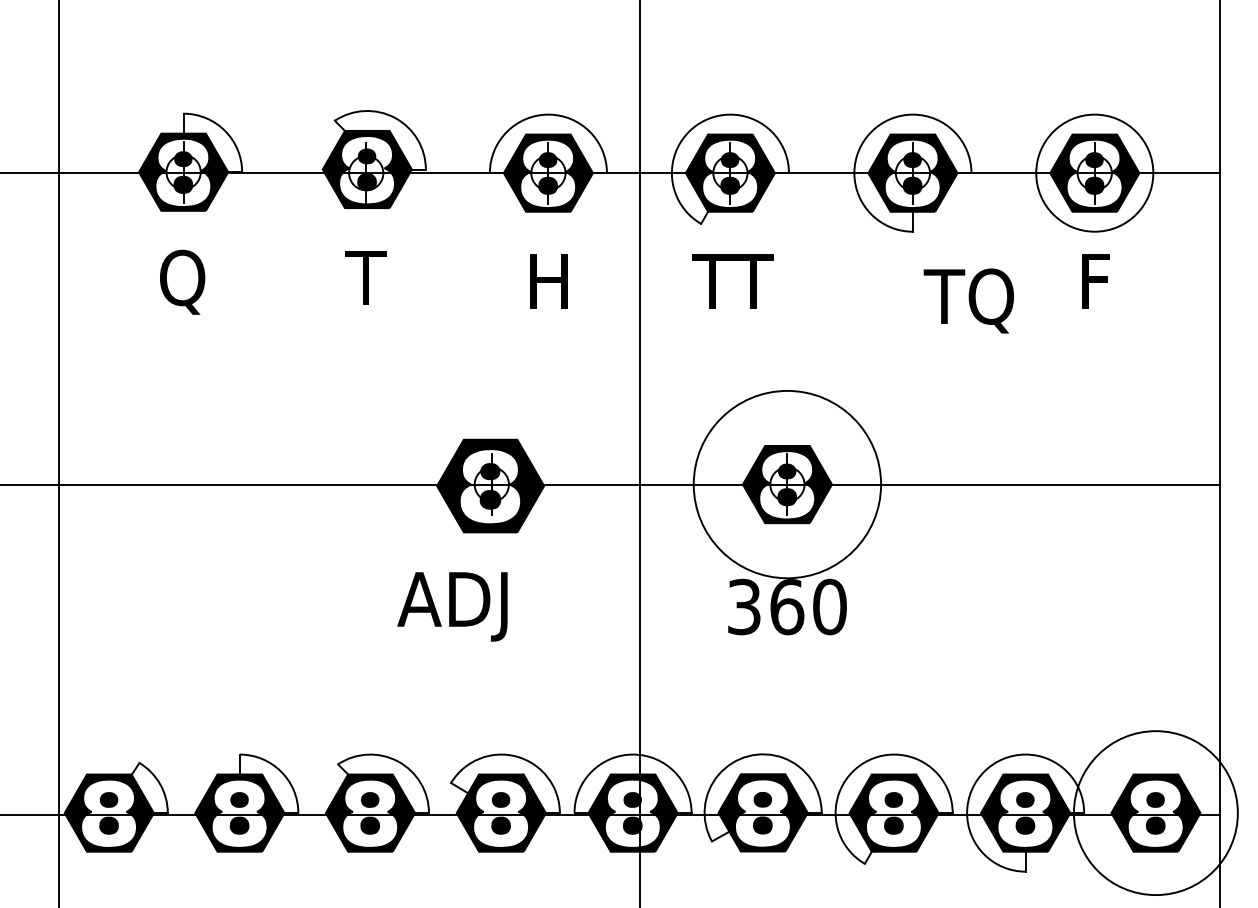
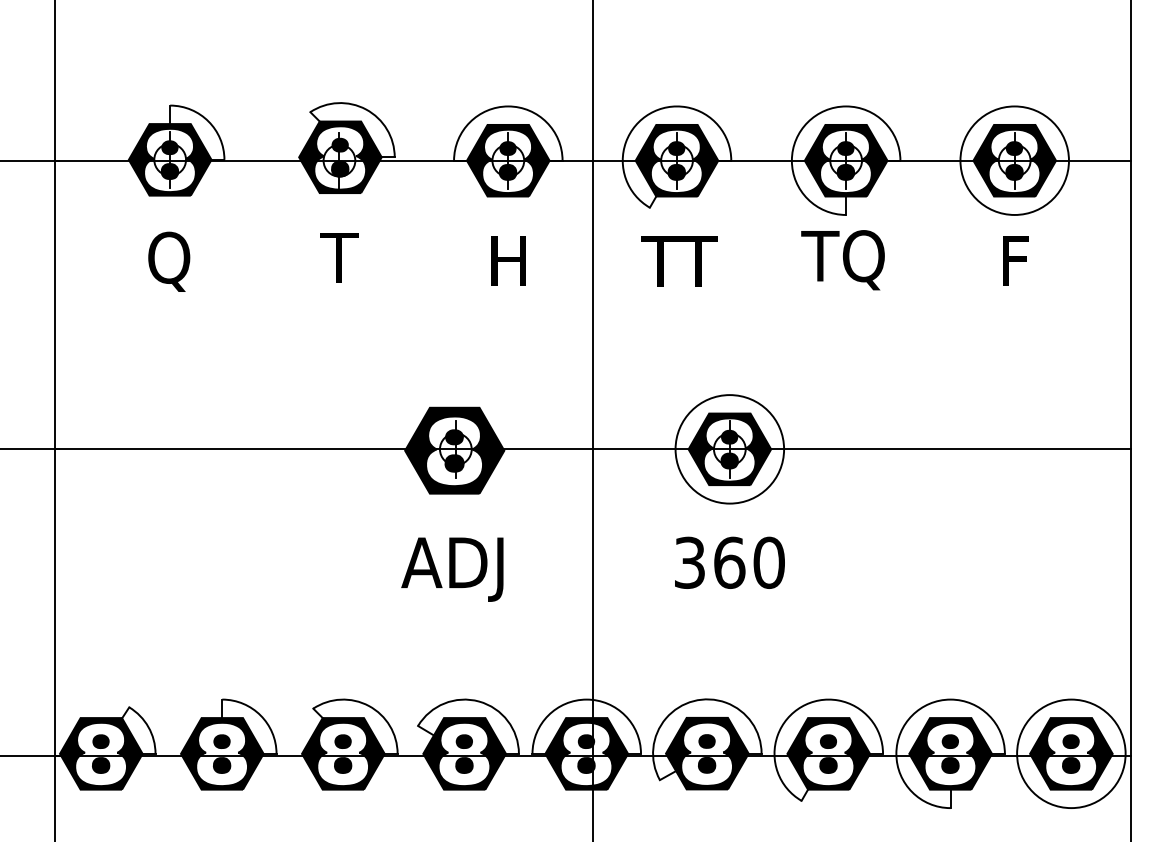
text: (968, 301) -> (842, 260), moved
circle: (787, 484) -> (729, 449), size x0.62
text: (452, 606) -> (452, 569), moved
circle: (1156, 812) -> (1071, 753), size x0.71

